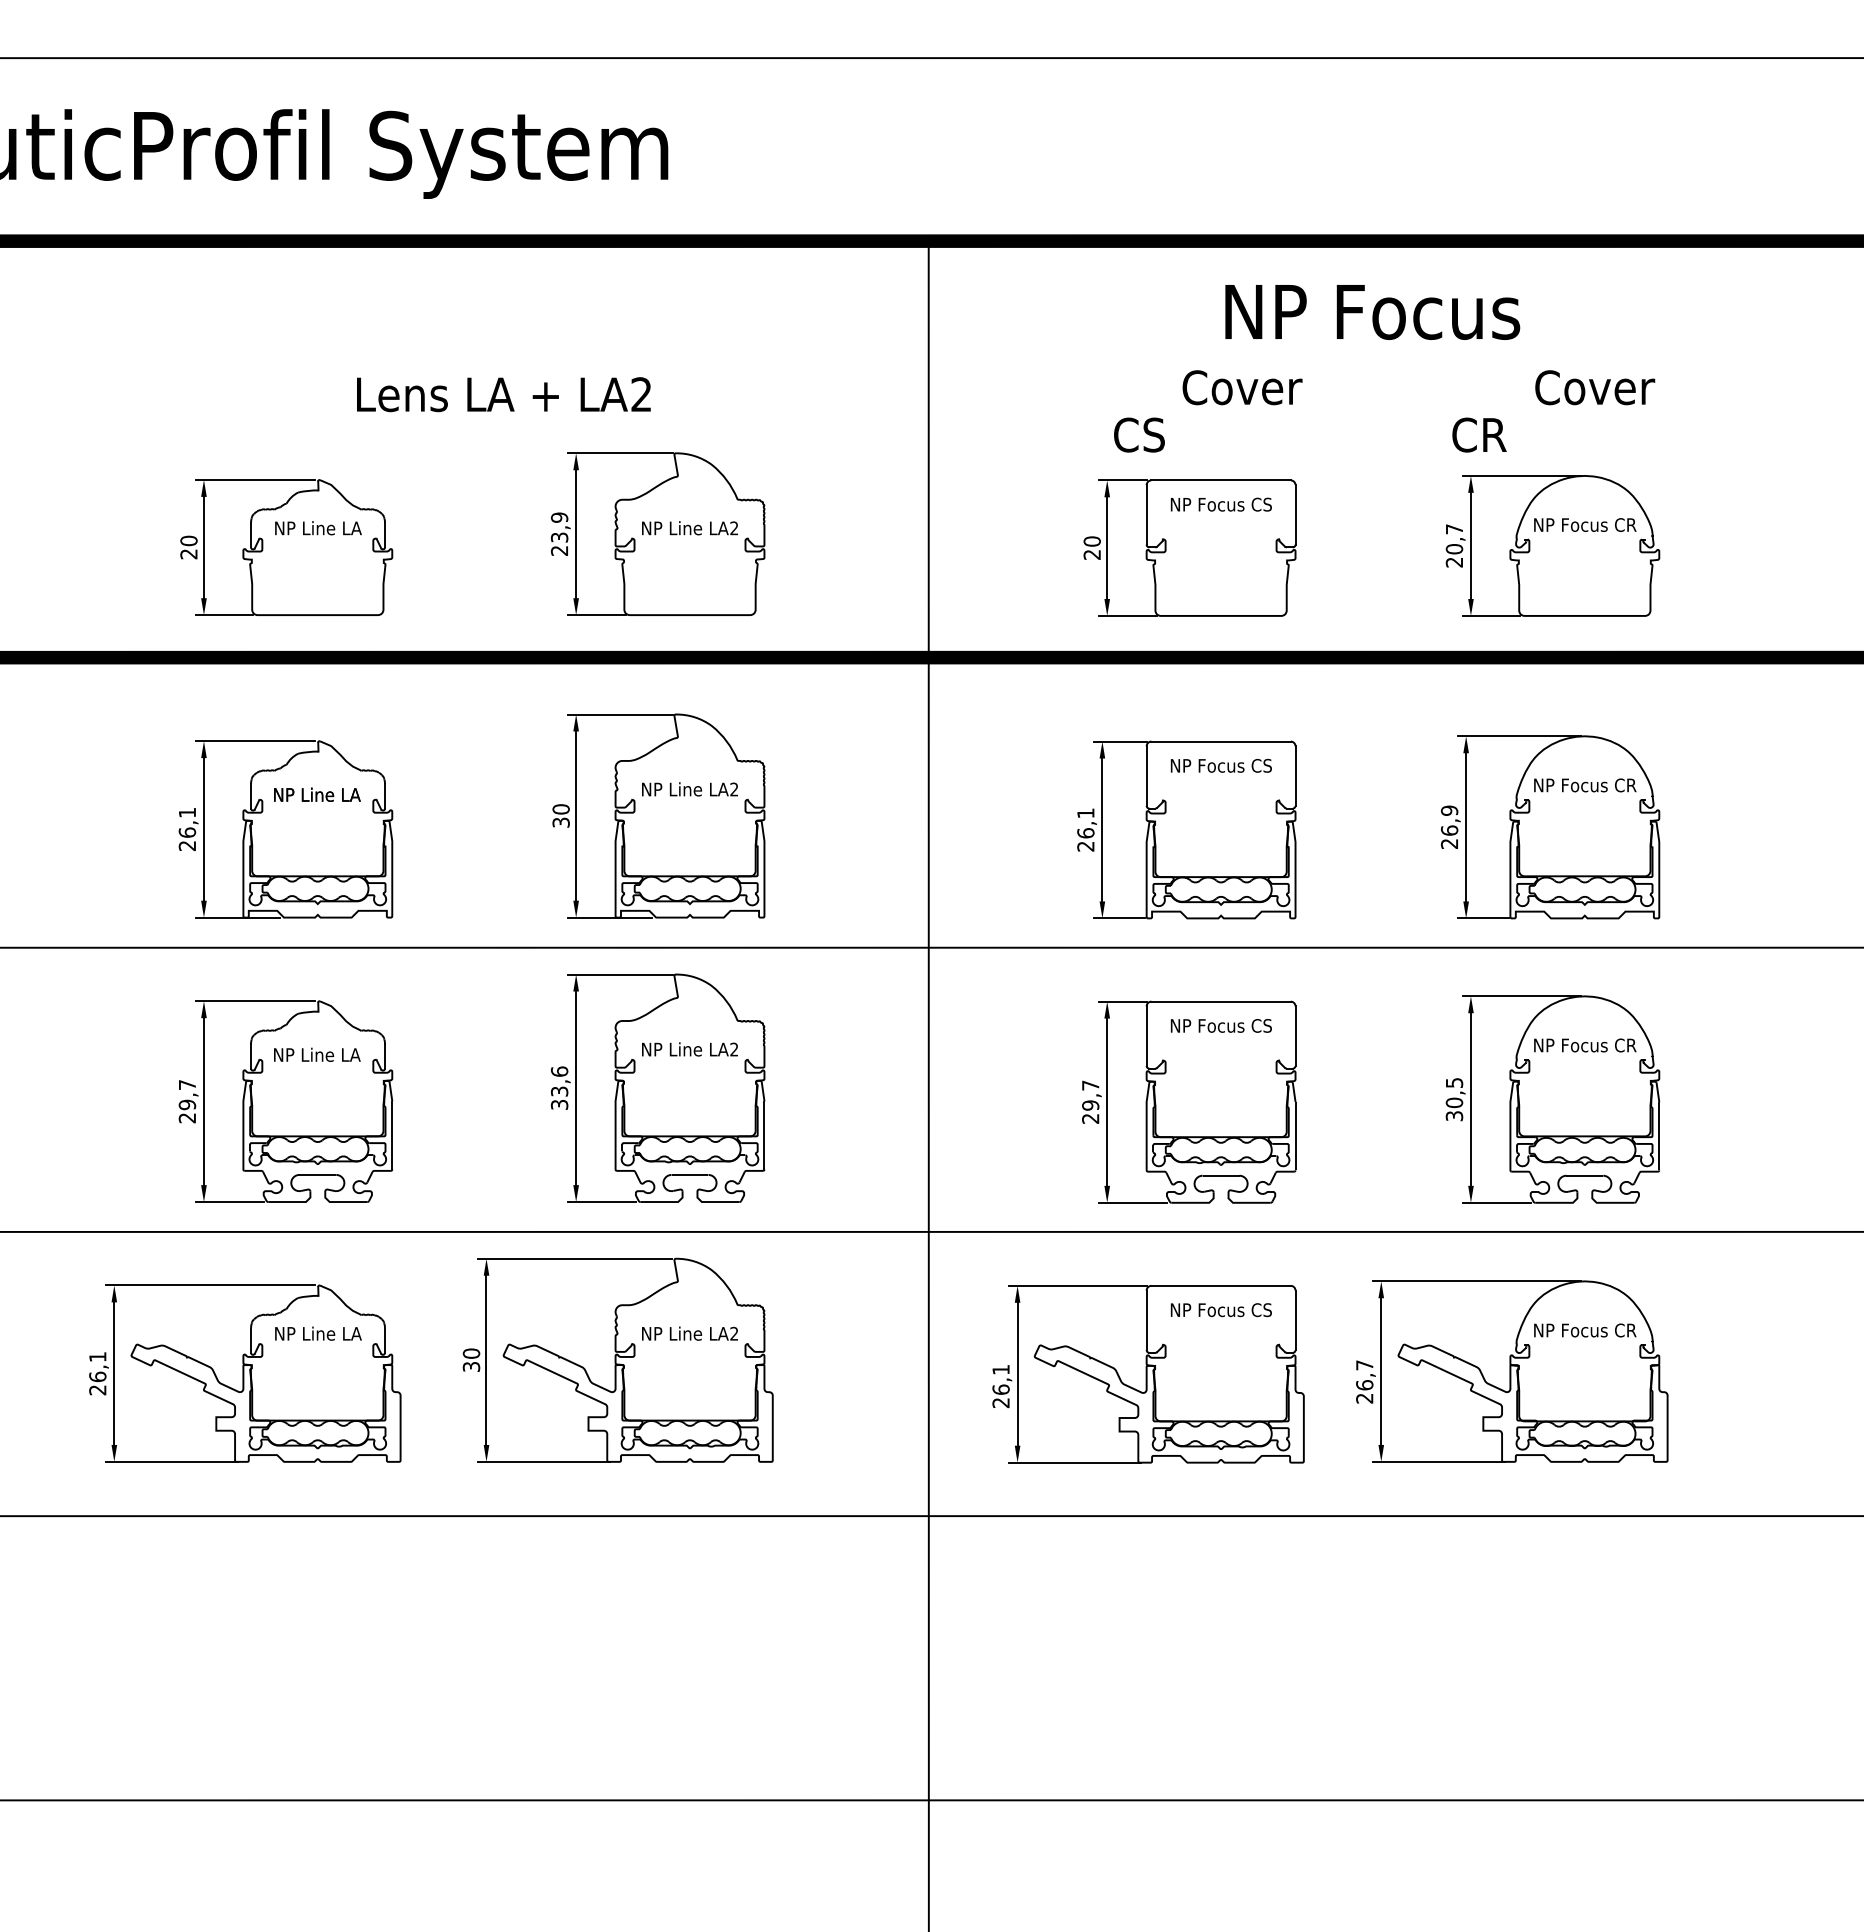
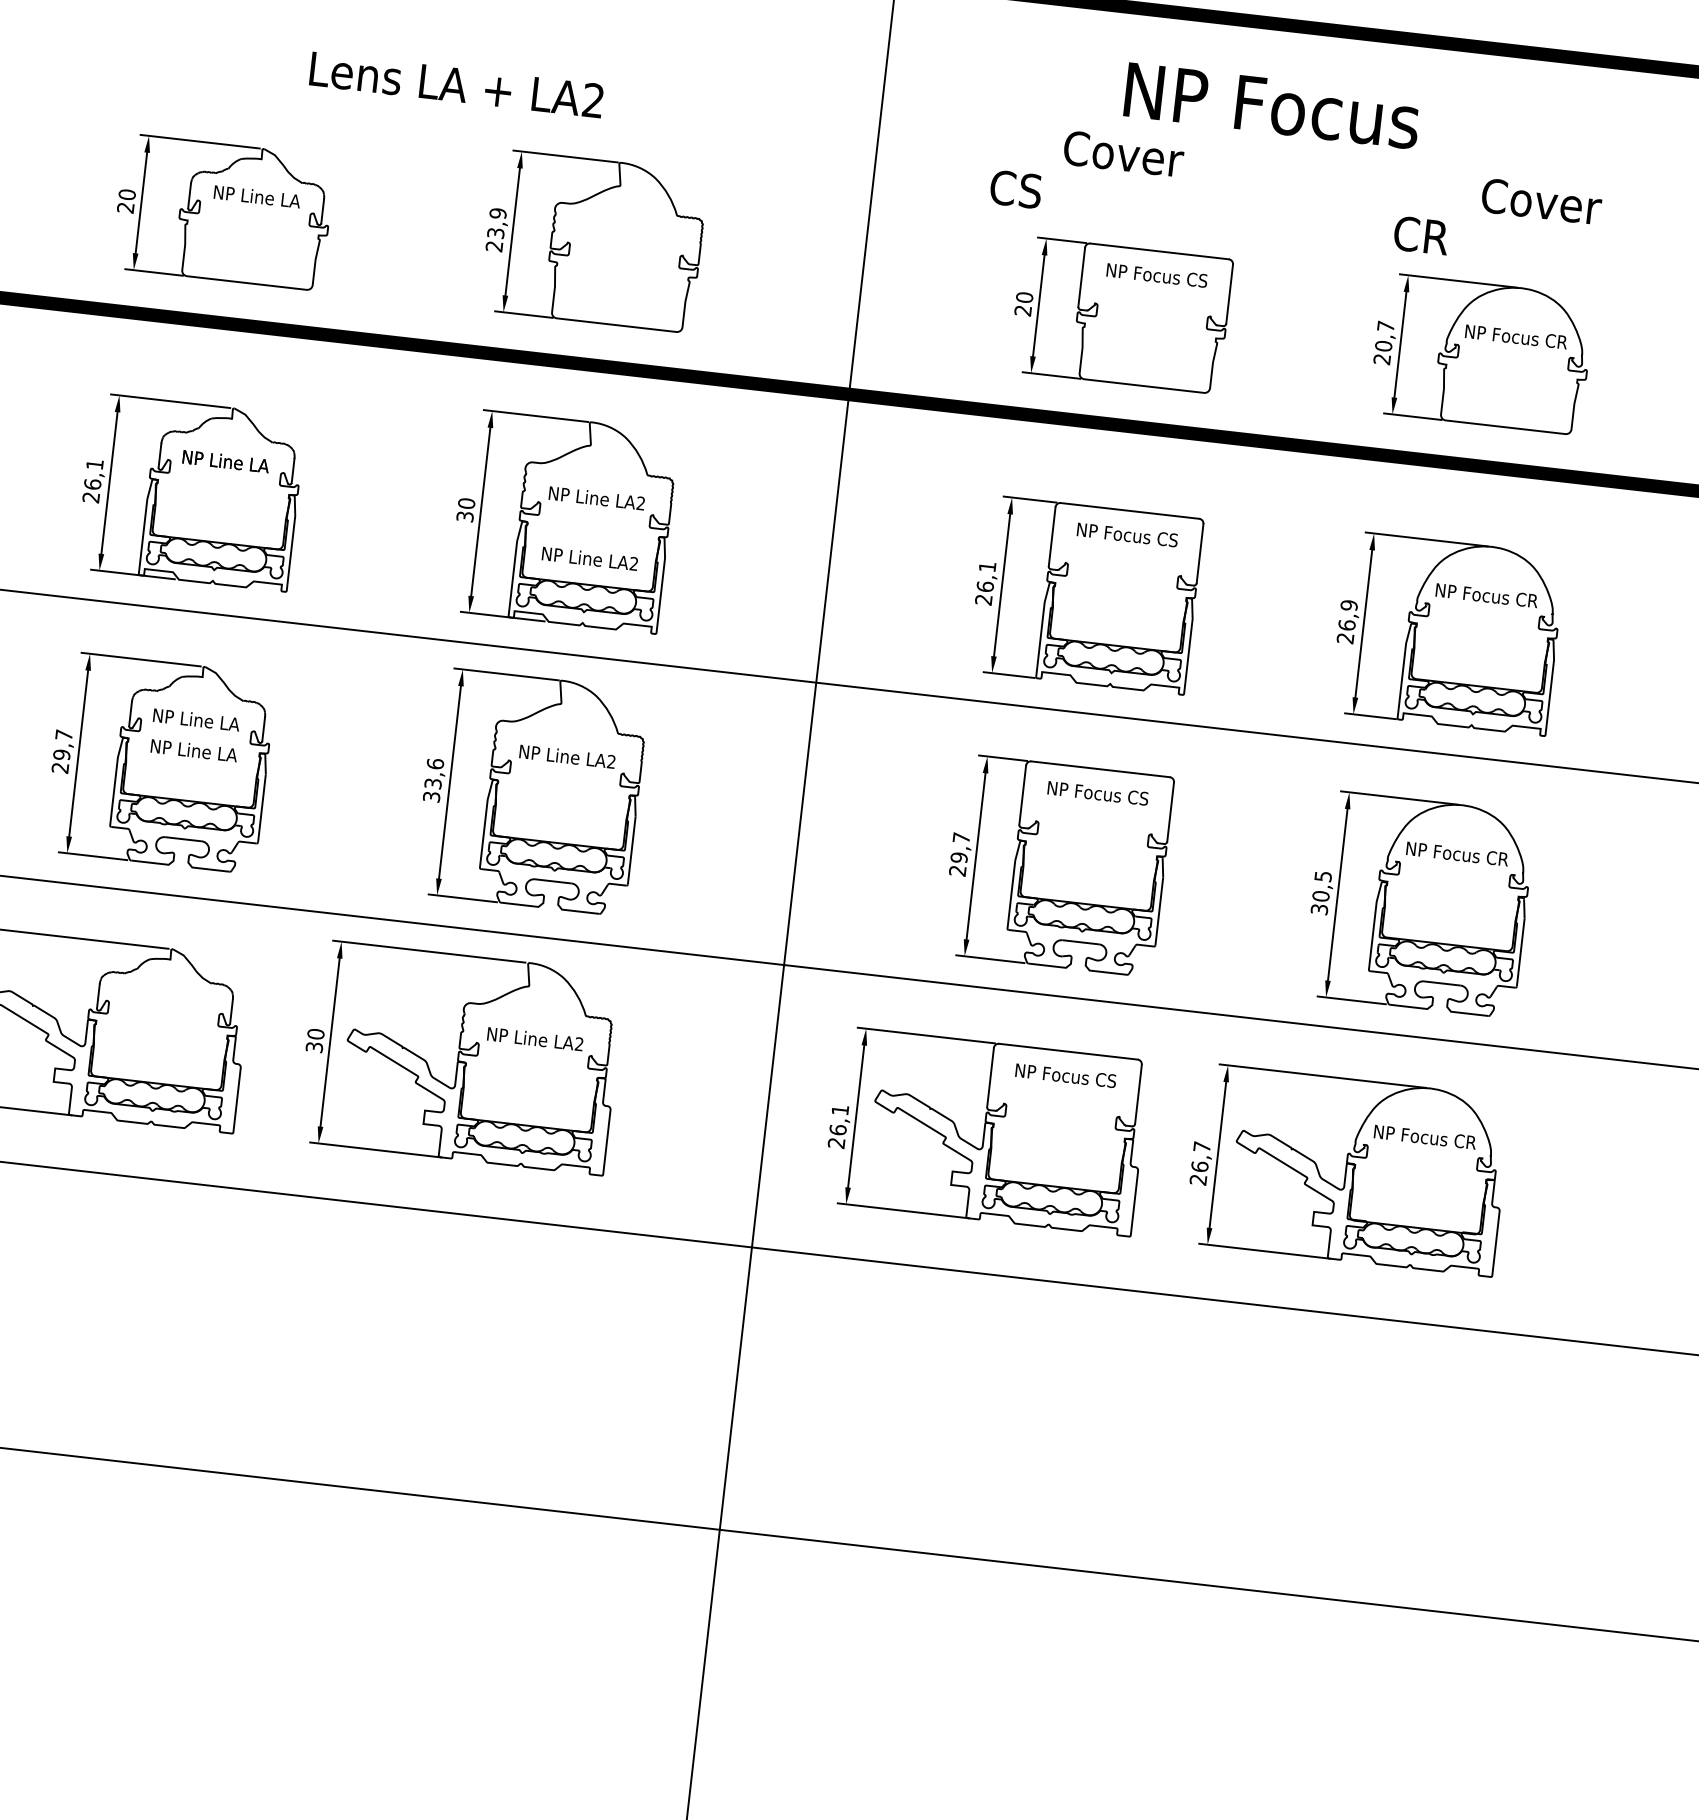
text: (1372, 312) -> (1272, 106), moved
text: (1208, 411) -> (1087, 173), moved
text: (689, 528) -> (589, 558), moved
text: (318, 1333) -> (194, 750), moved

